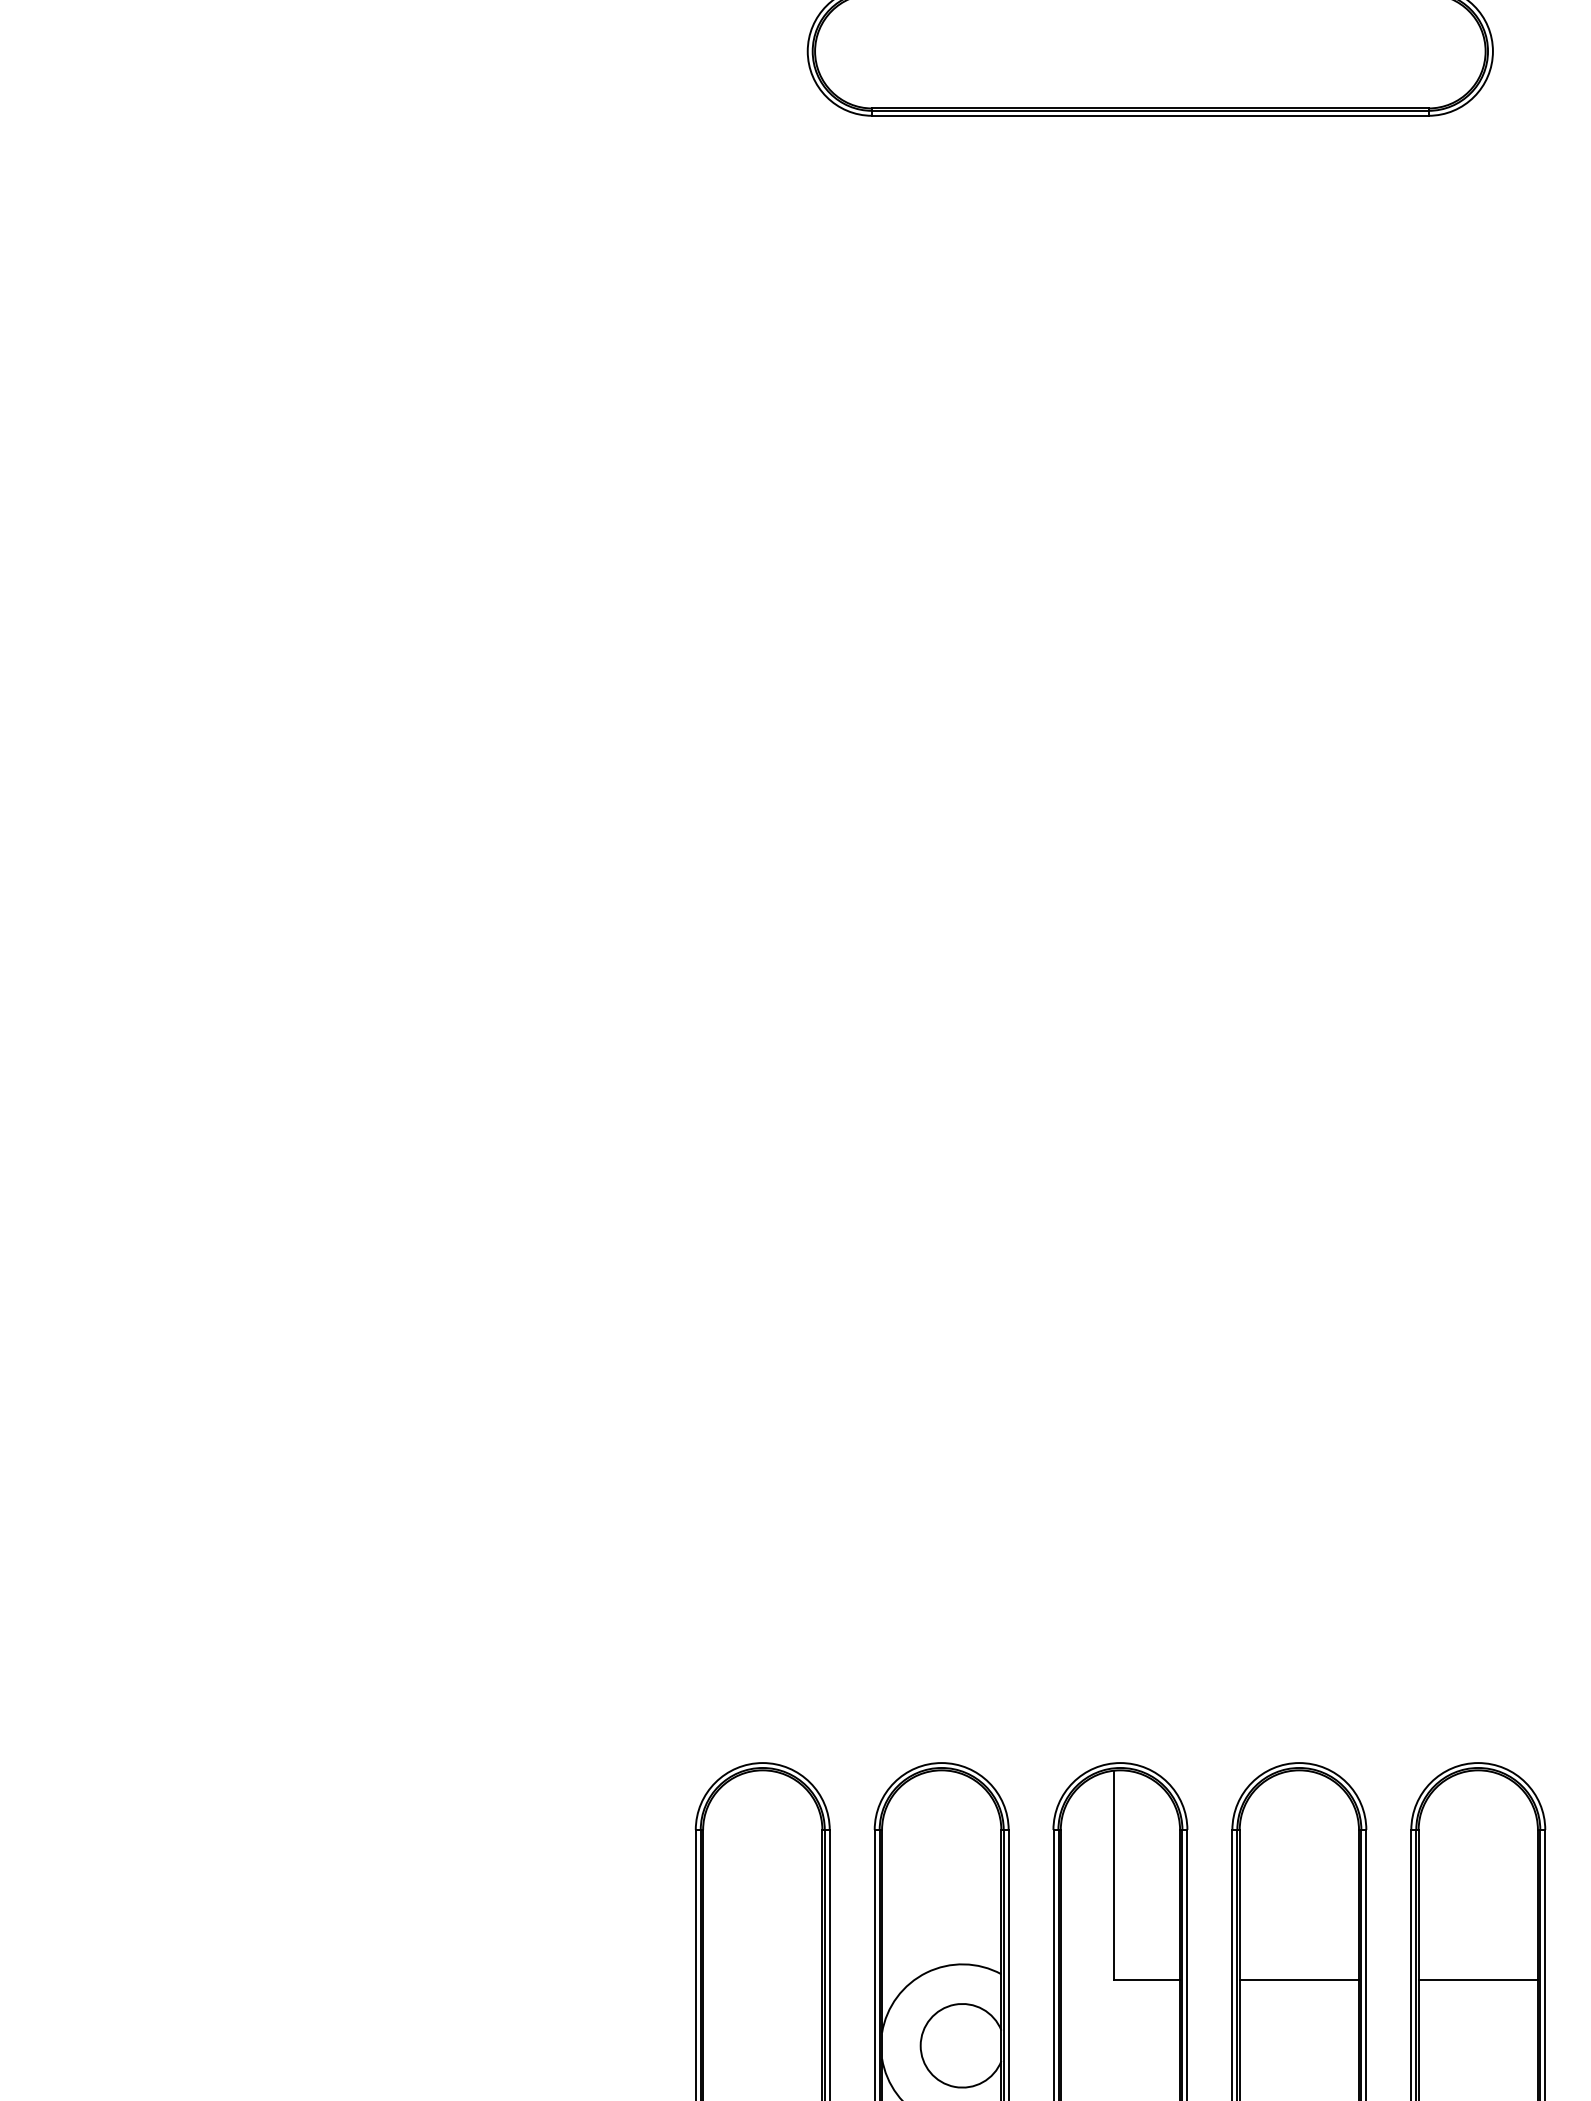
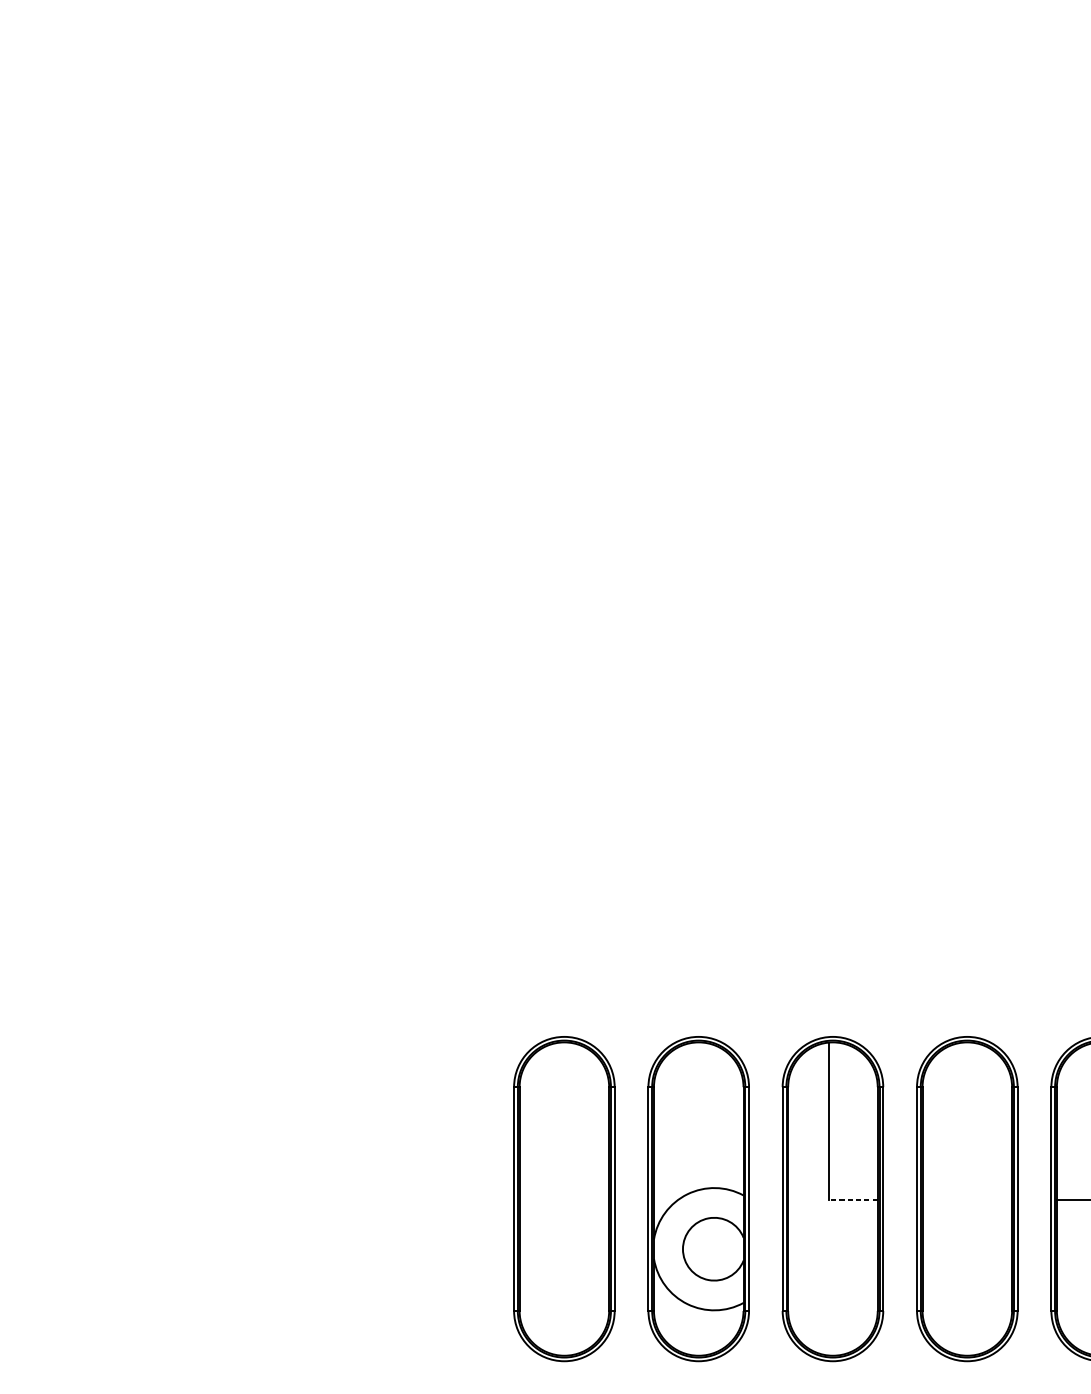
line: (1147, 1980) -> (853, 1200), solid -> dashed
line: (1299, 1980) -> (967, 1200), removed

